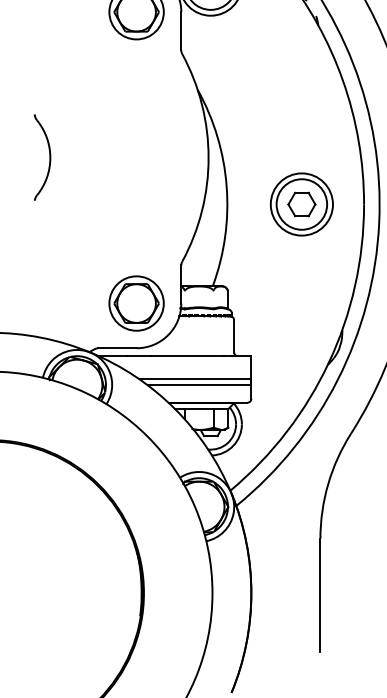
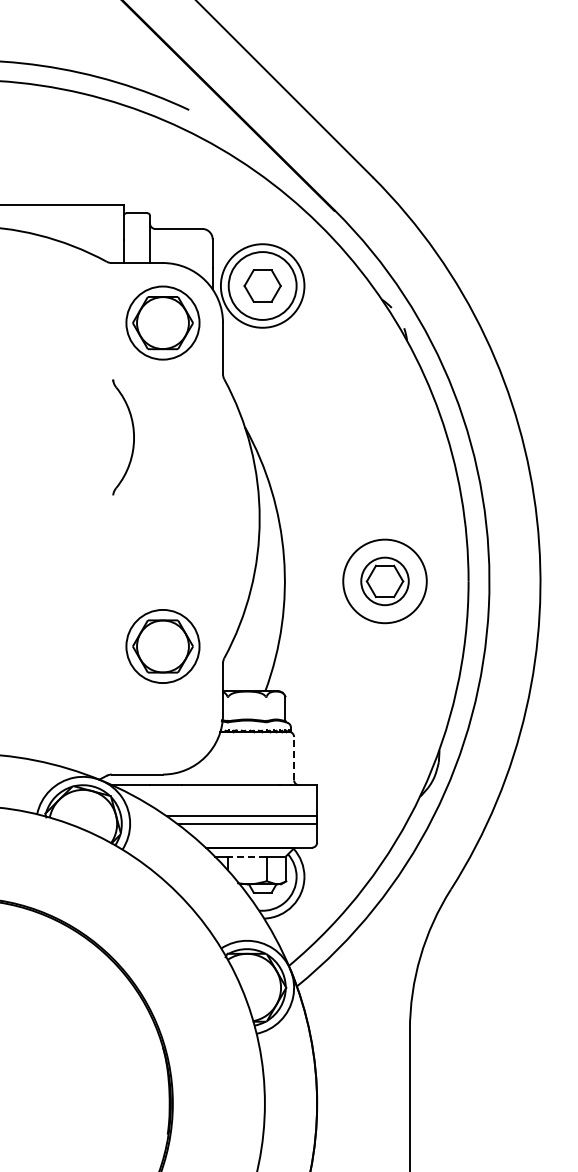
part: (49, 157) -> (133, 437), moved
circle: (301, 204) -> (384, 581), size x0.7
part: (136, 303) -> (162, 646), moved
line: (234, 336) -> (294, 758), solid -> dashed
line: (198, 409) -> (246, 856), solid -> dashed

